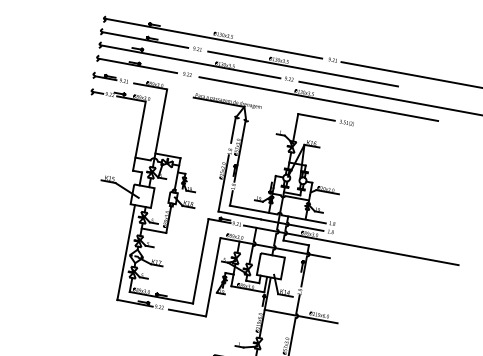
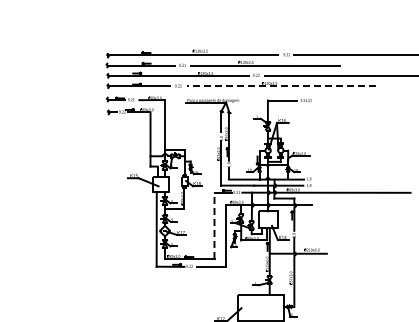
line: (317, 99) -> (280, 86), solid -> dashed
line: (200, 260) -> (214, 225), solid -> dashed

